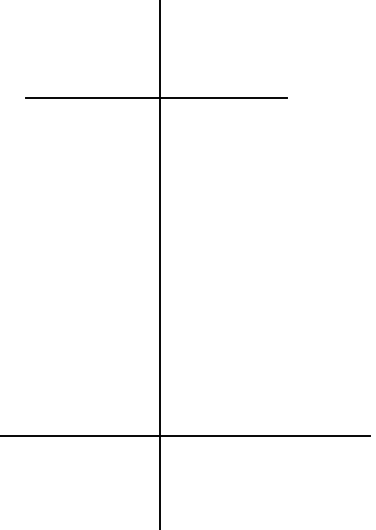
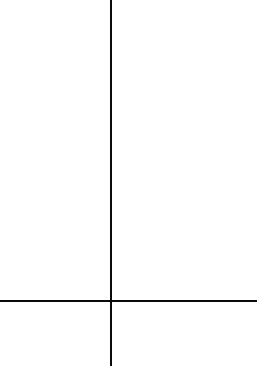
line: (156, 97) -> (108, 67), removed

